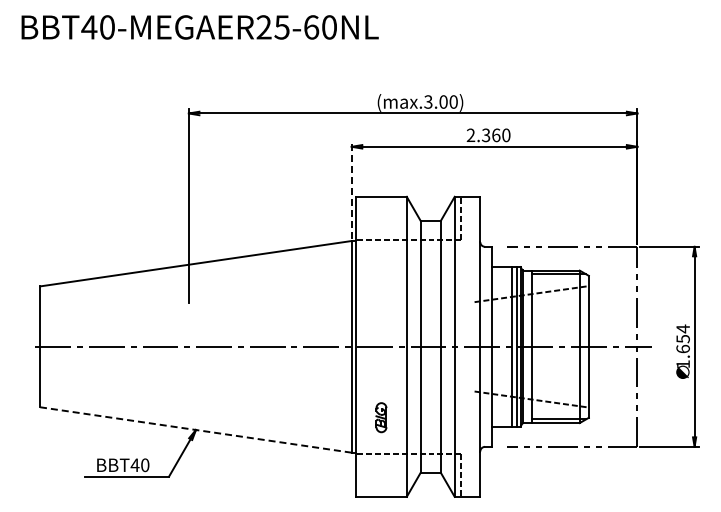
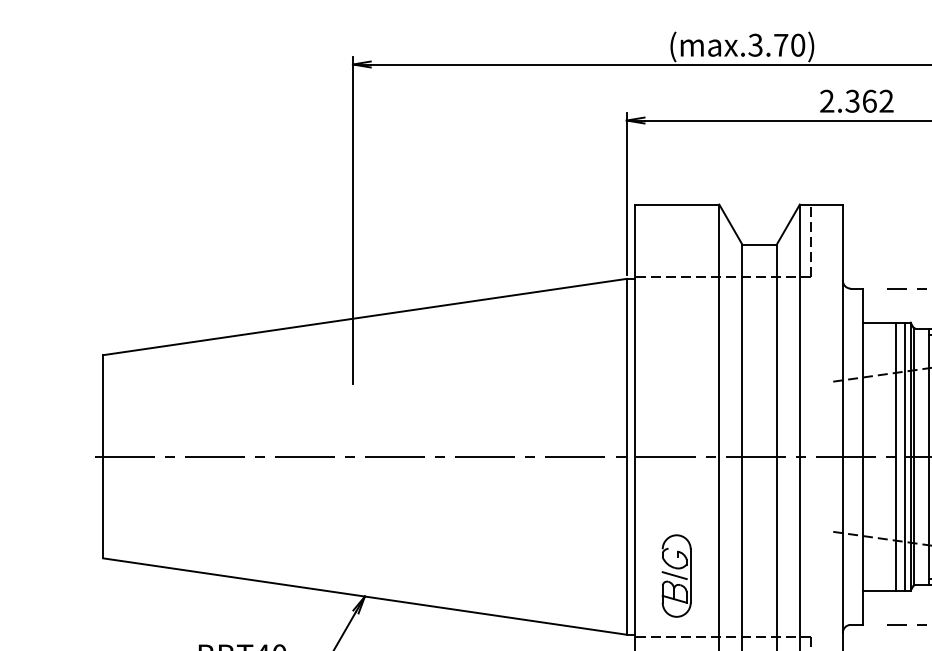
text: (443, 101) -> (780, 44), (max.3.00) -> (max.3.70)
text: (506, 135) -> (886, 101), 2.360 -> 2.362
line: (351, 189) -> (626, 192), dashed -> solid
part: (381, 417) -> (676, 575), size x1.67
line: (195, 429) -> (364, 595), dashed -> solid

